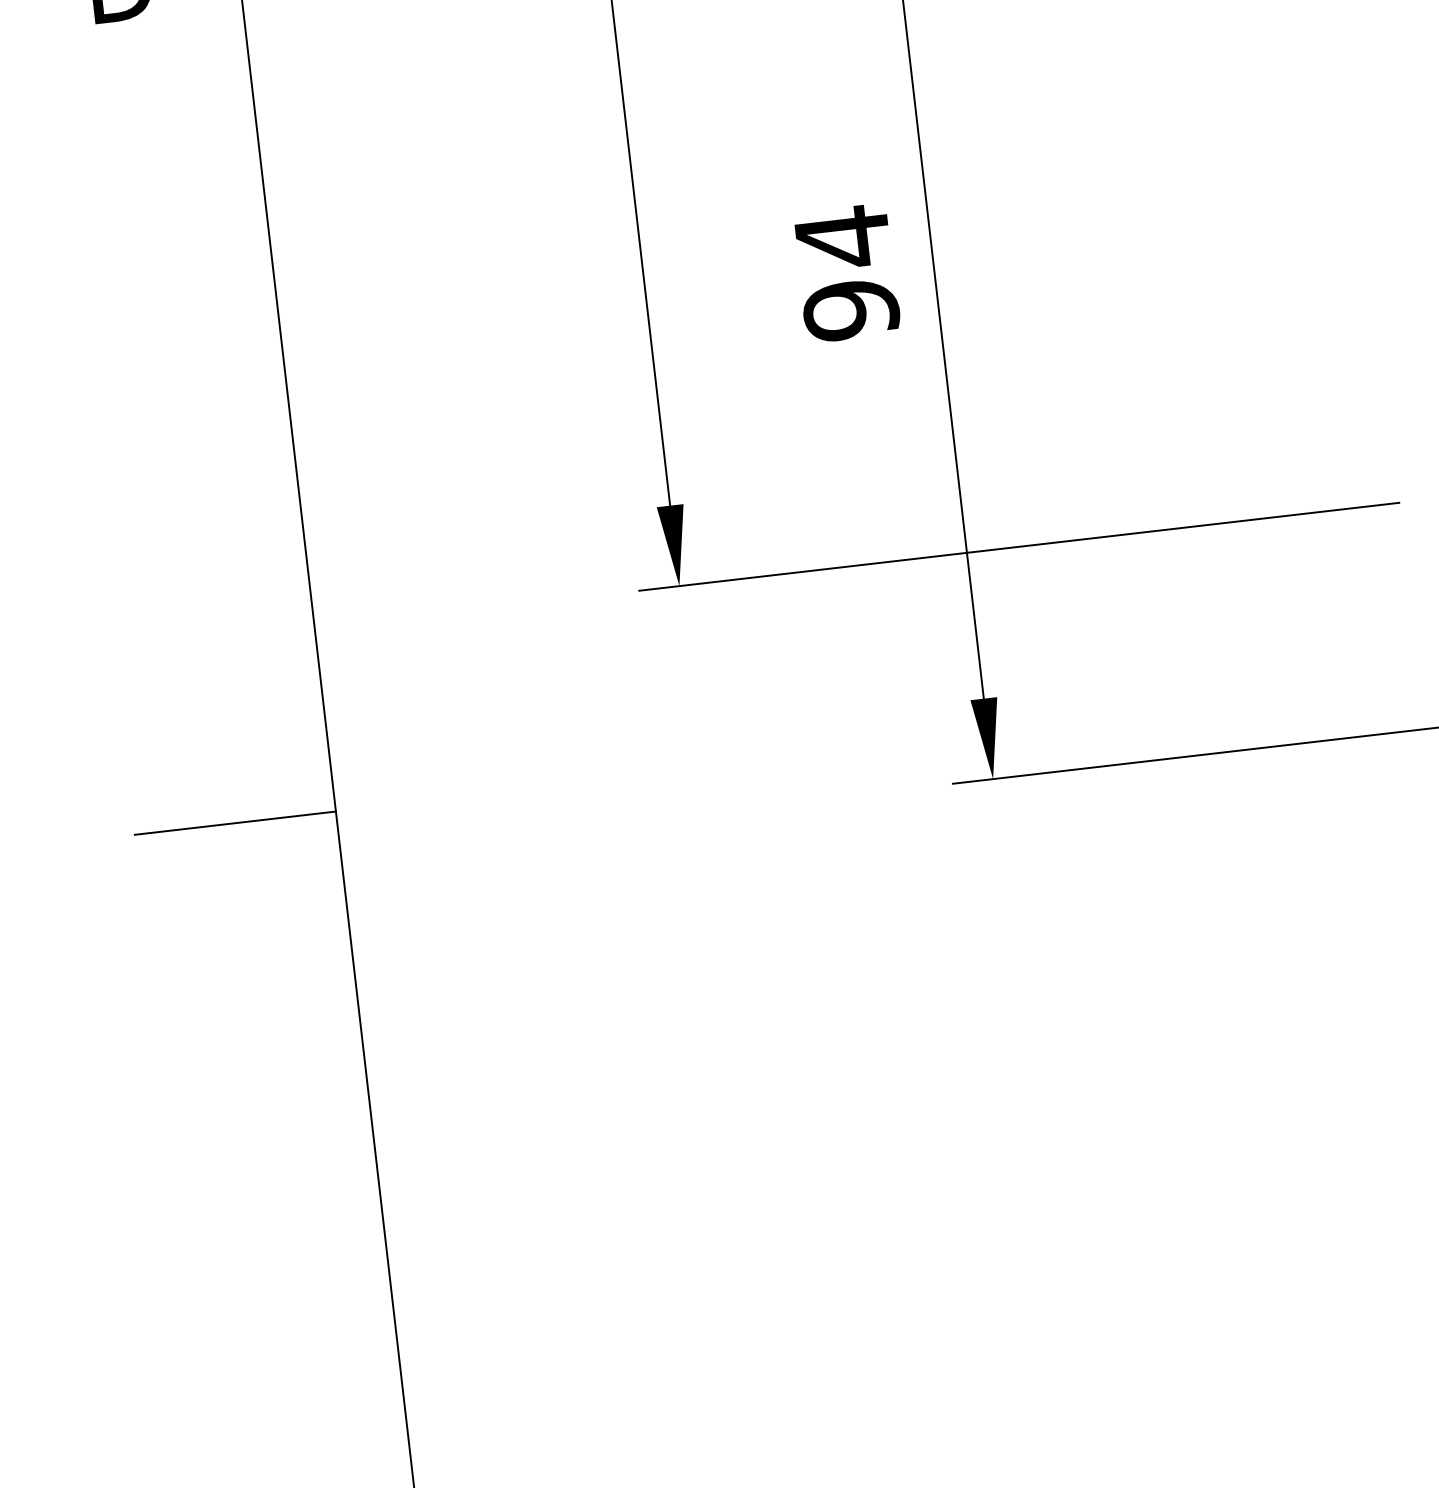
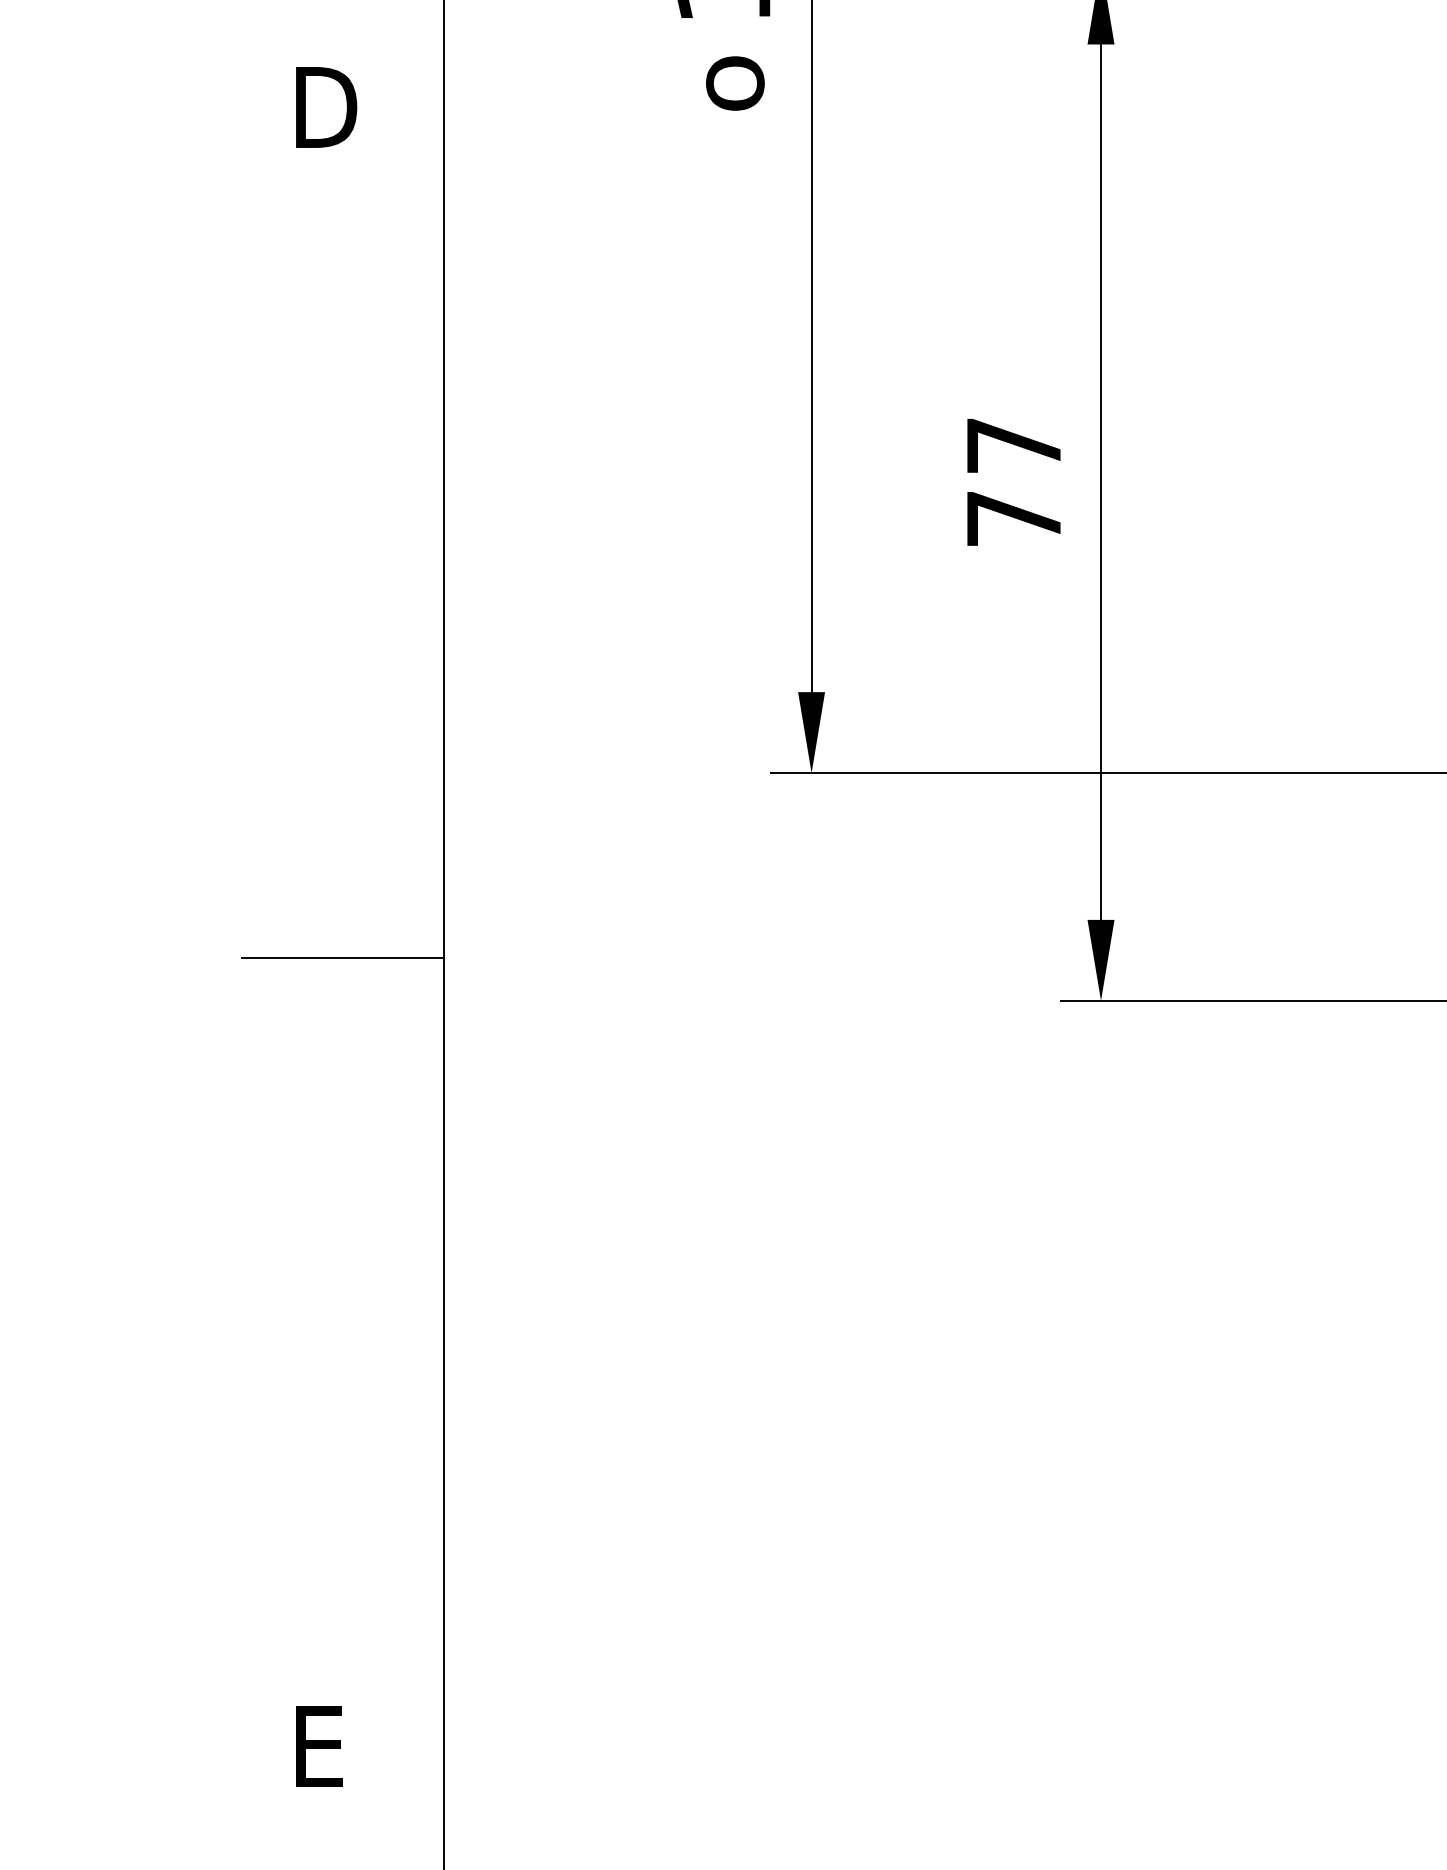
text: (846, 273) -> (1013, 481), 94 -> 77

